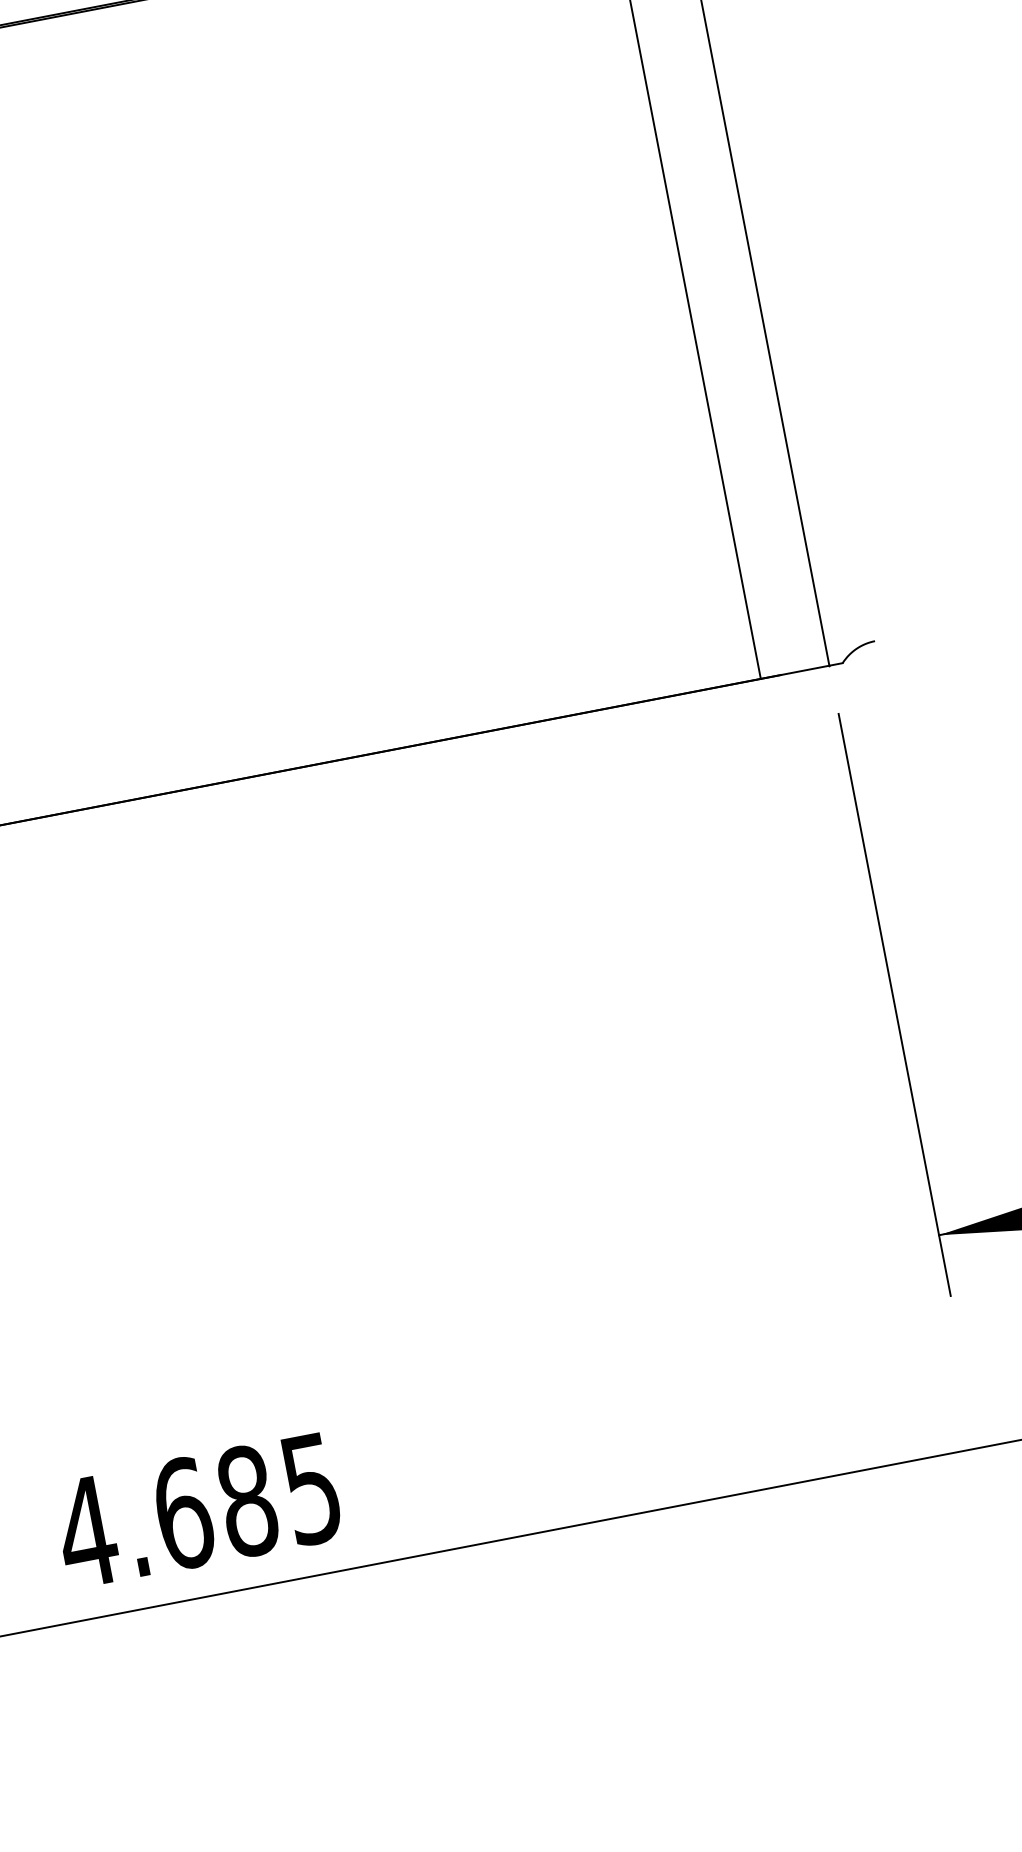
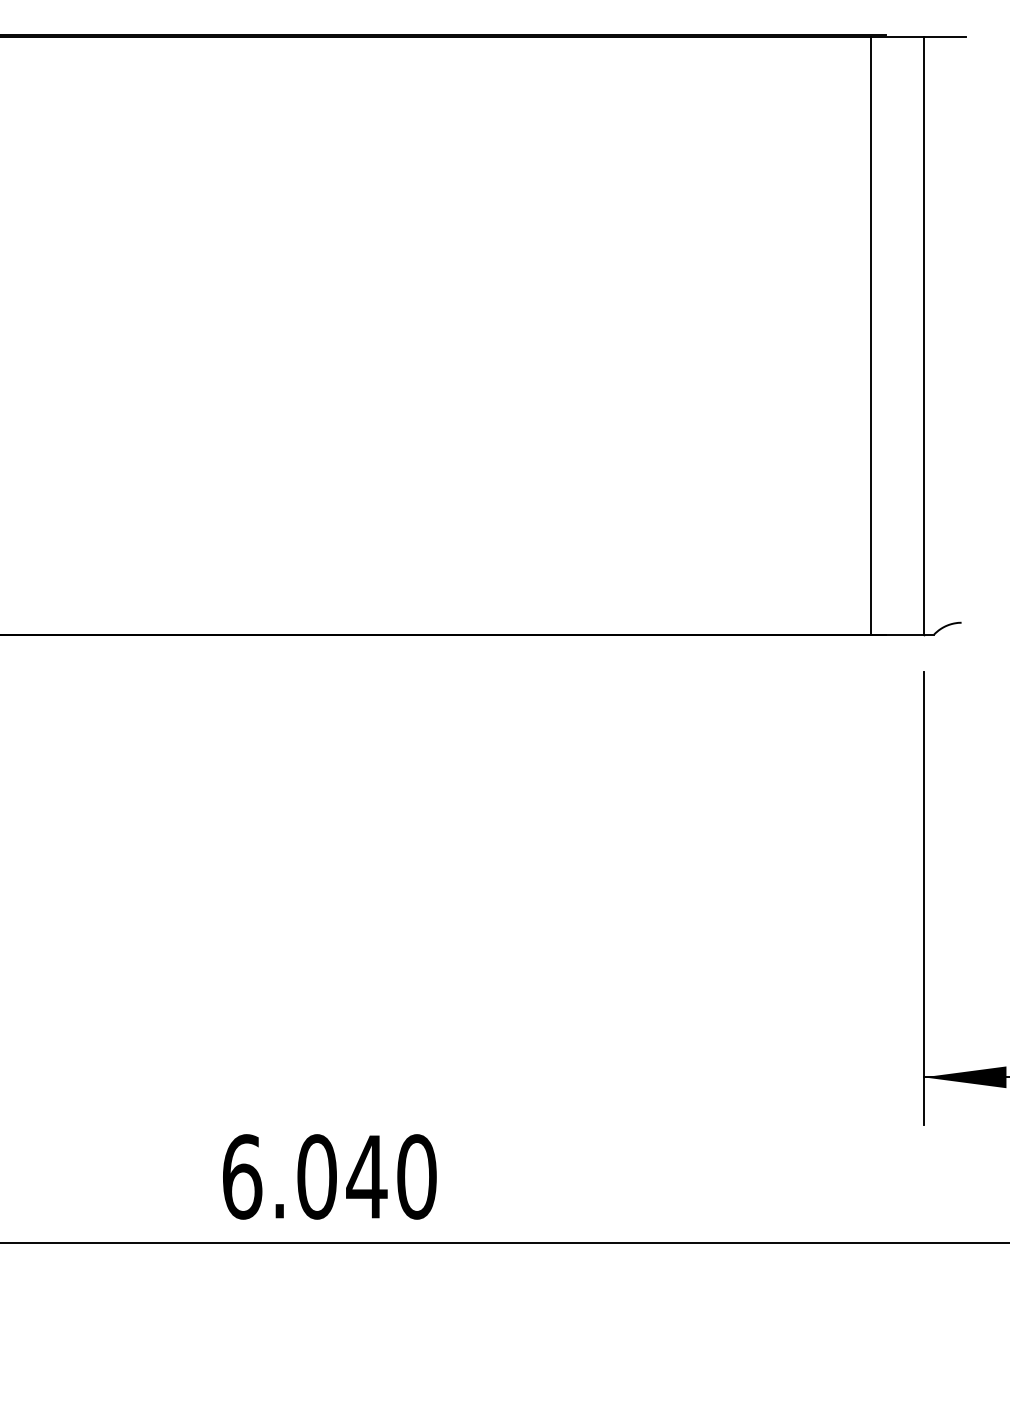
text: (197, 1510) -> (328, 1176), 4.685 -> 6.040

